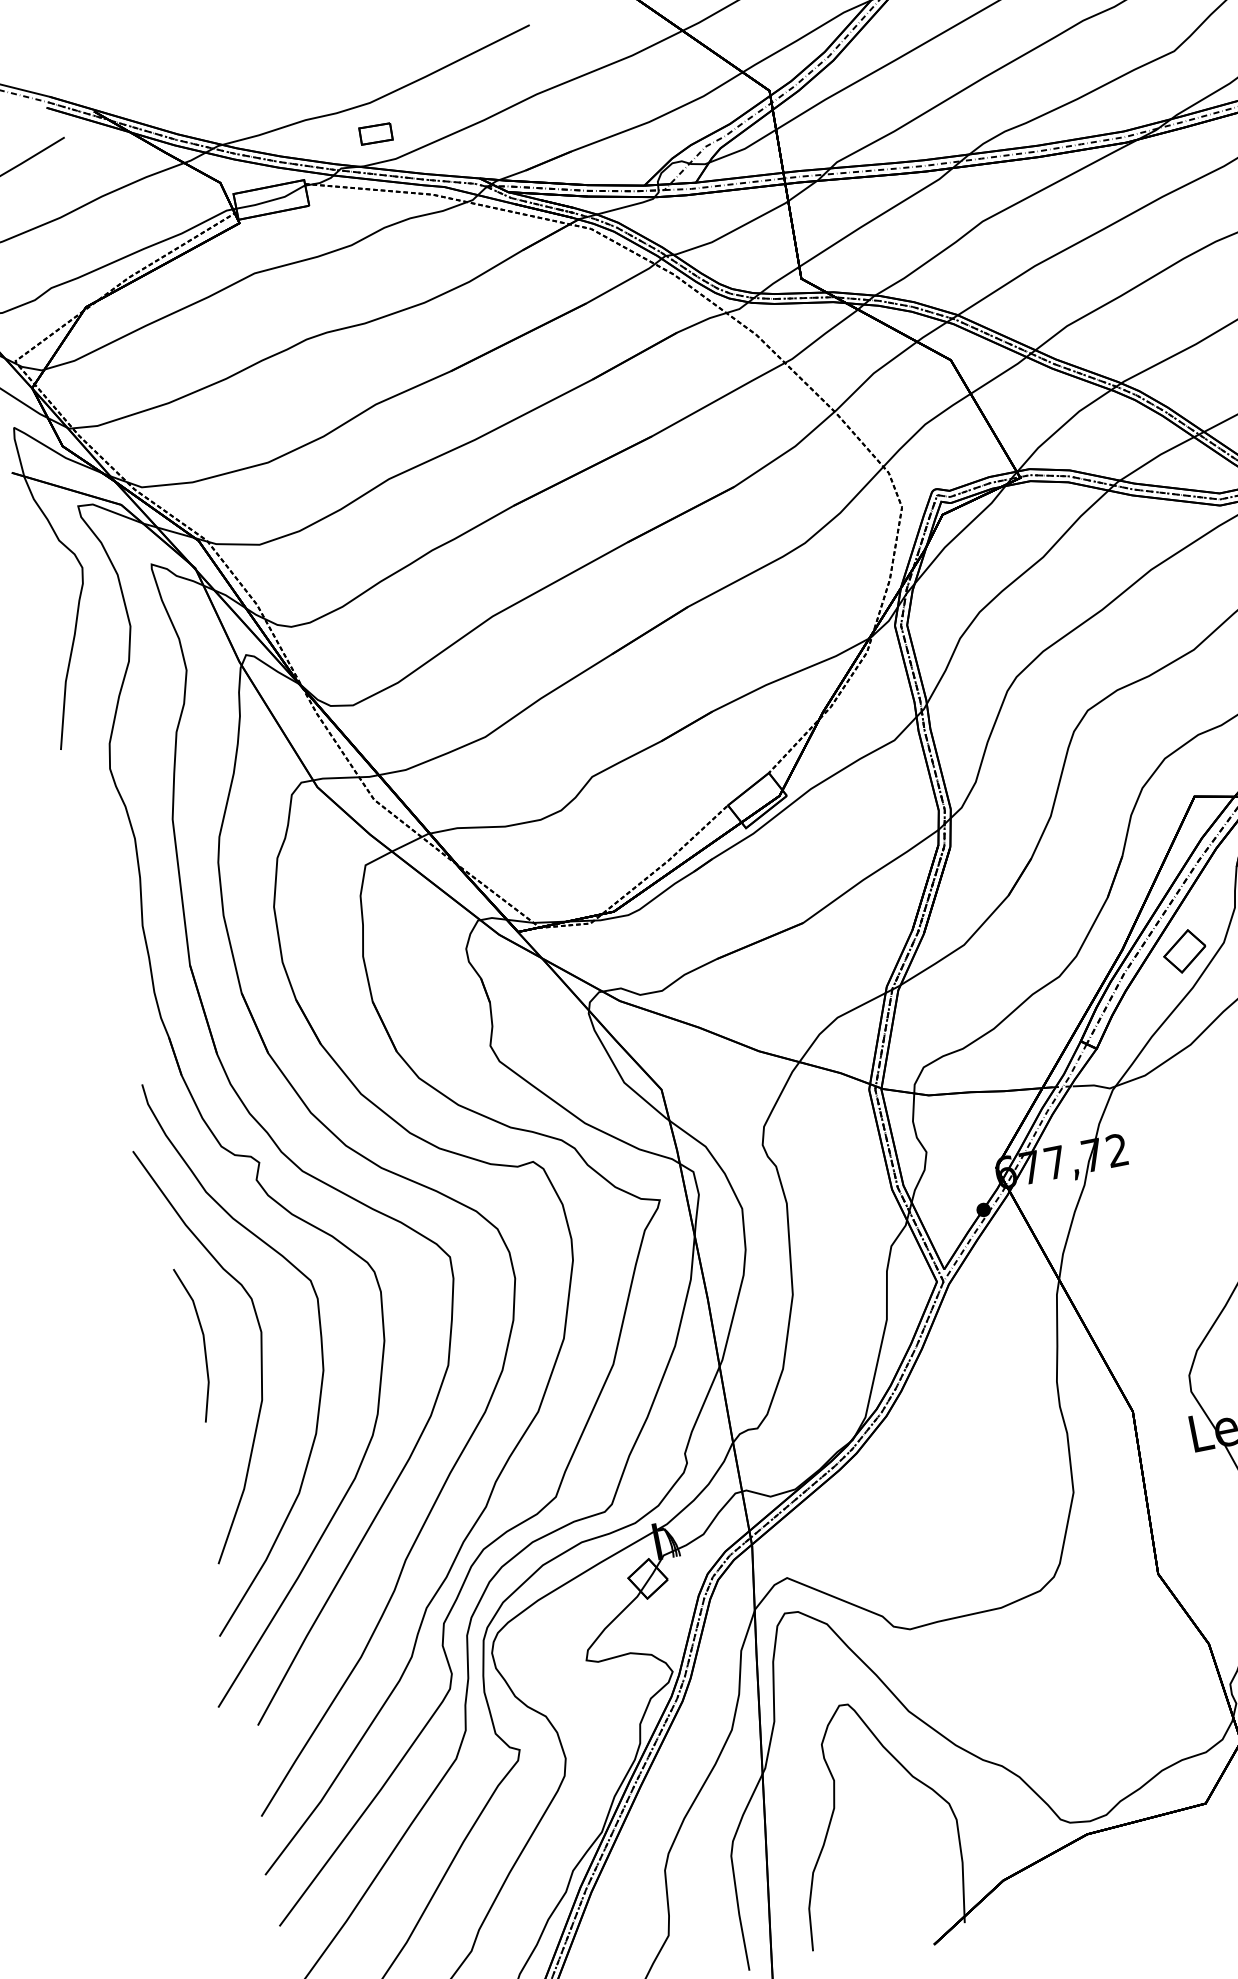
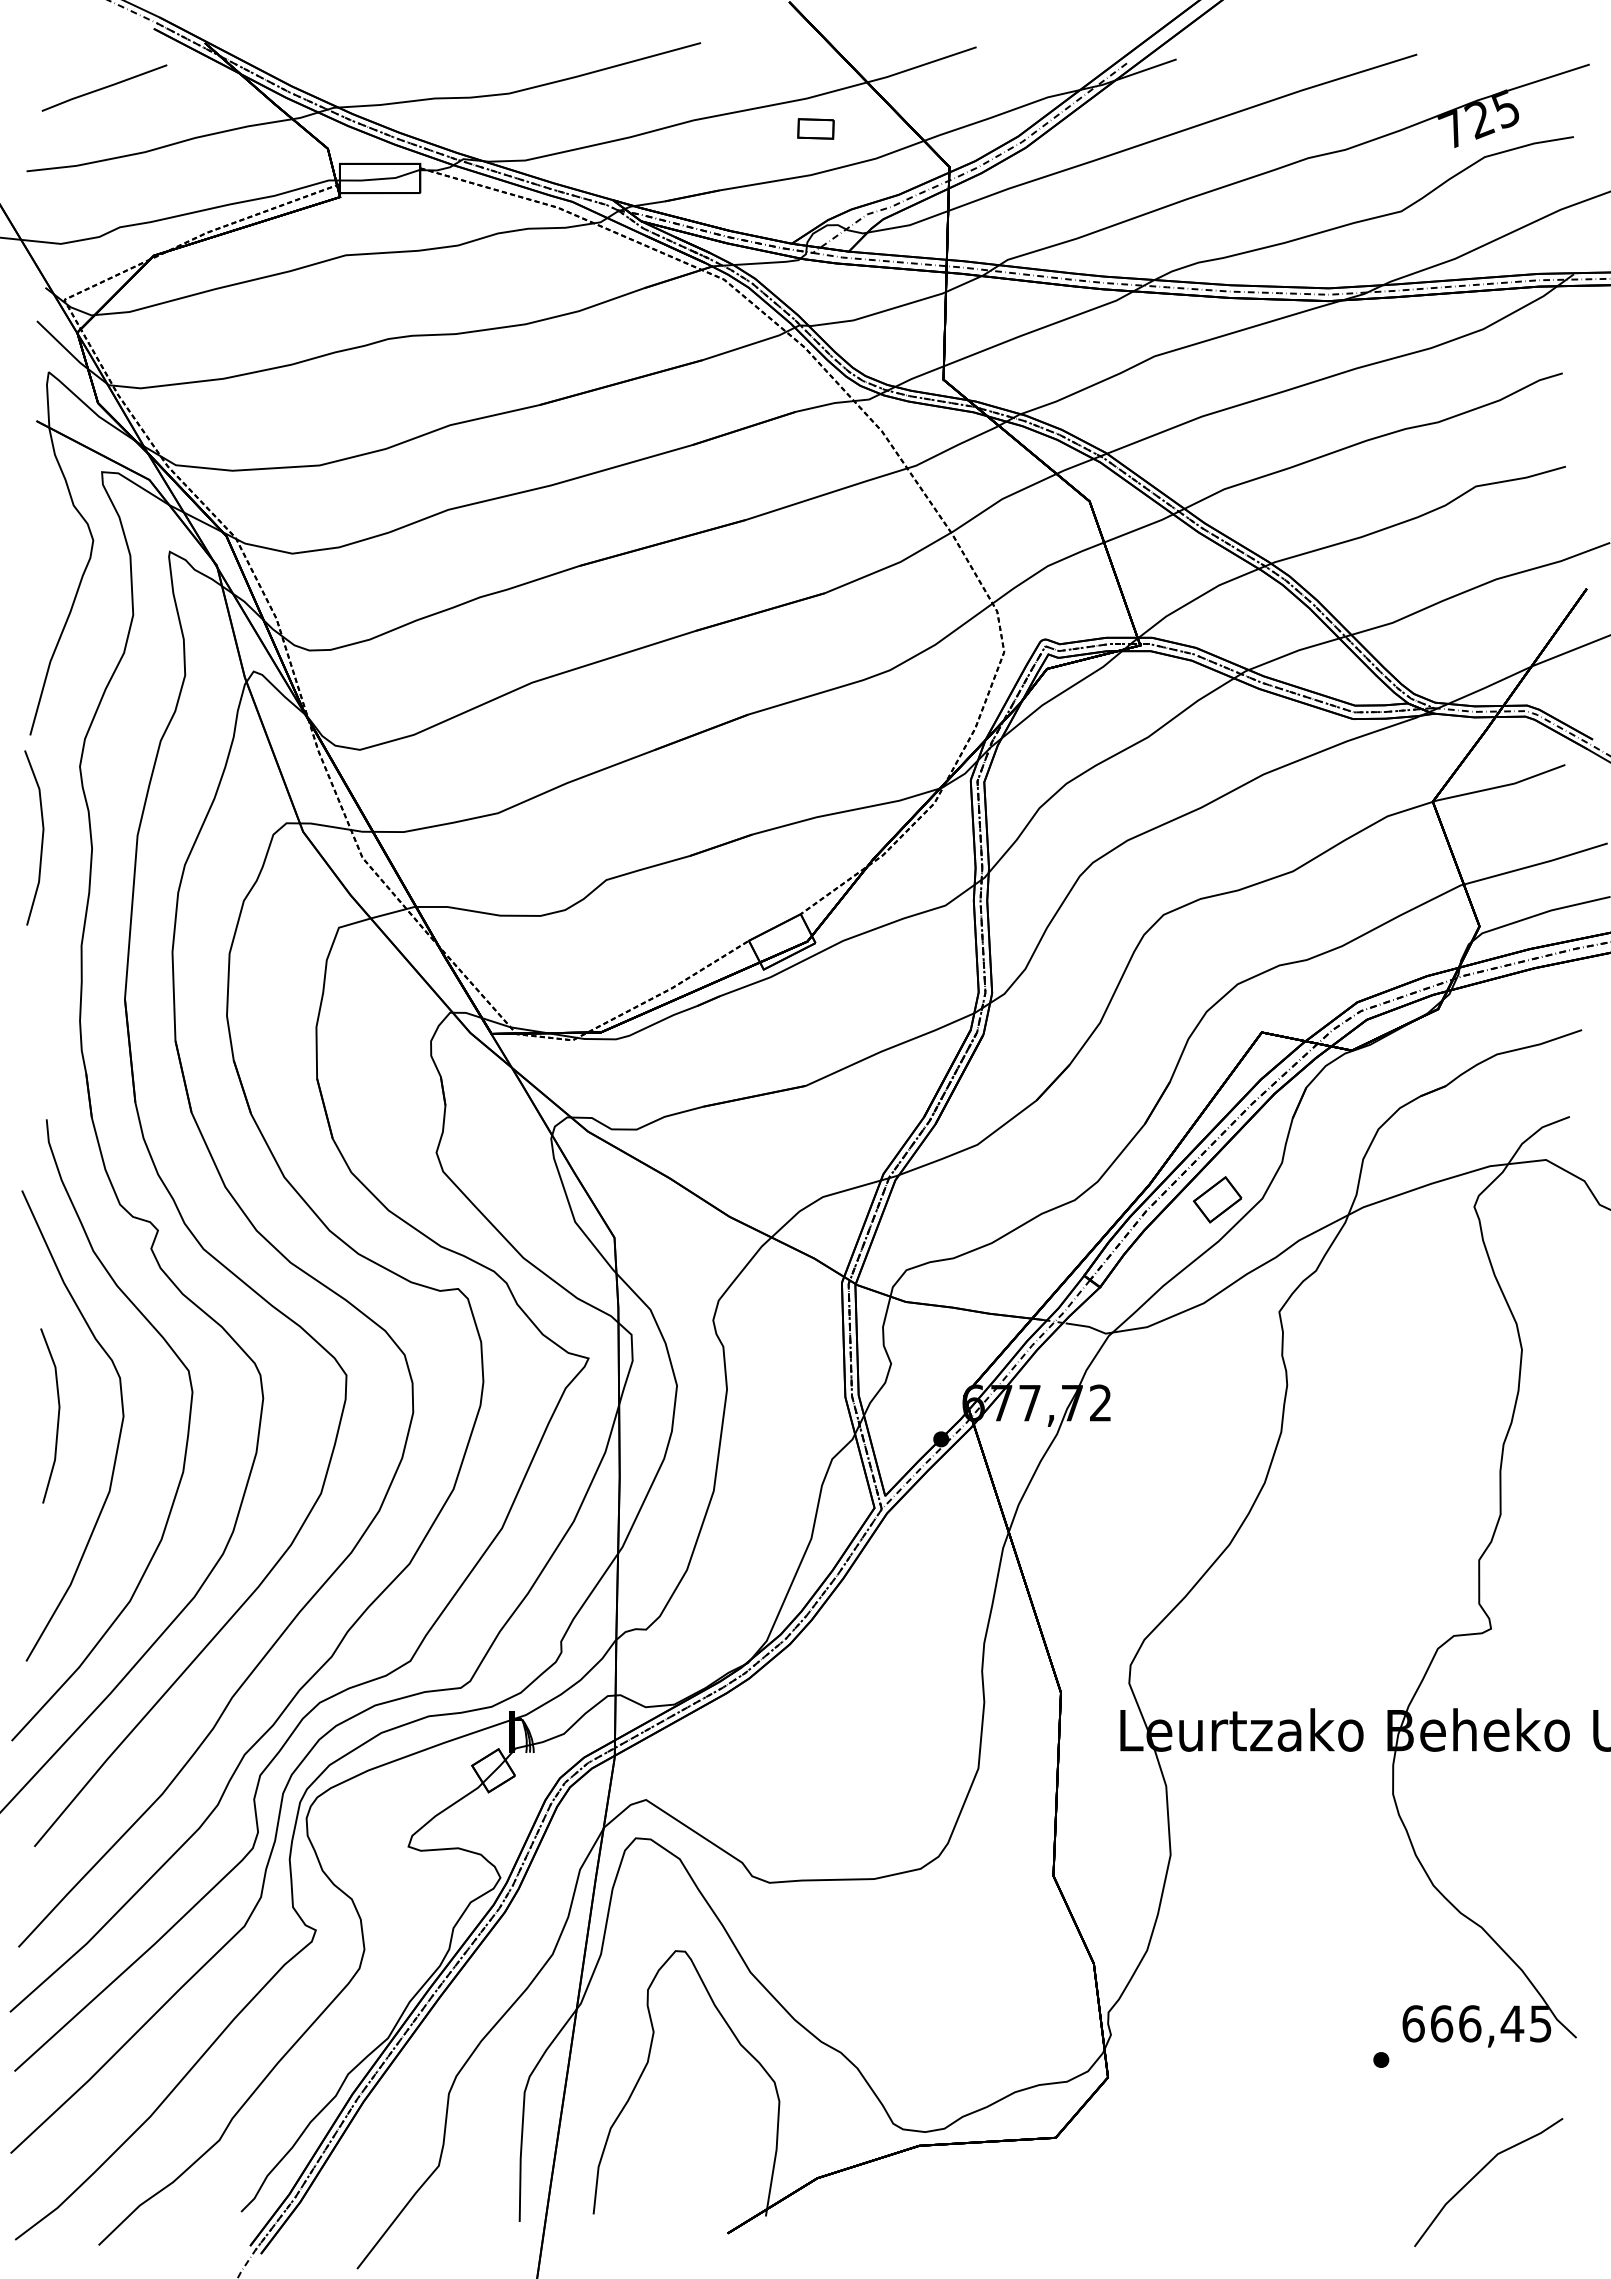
part: (375, 133) -> (815, 128), moved
line: (88, 837) -> (41, 837), added

